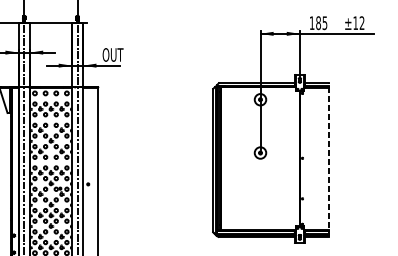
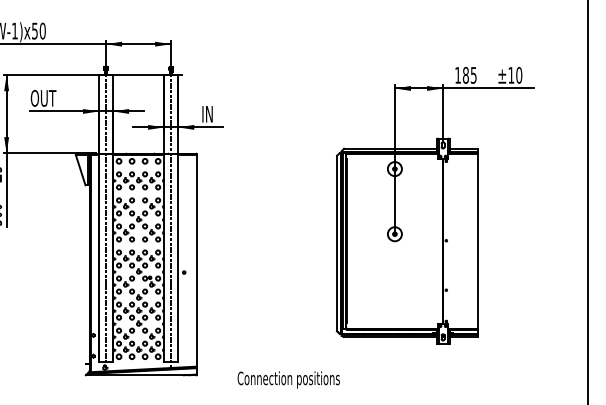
text: (362, 23) -> (519, 75), ±12 -> ±10
text: (112, 54) -> (214, 113), OUT -> IN
line: (328, 159) -> (478, 242), dashed -> solid

